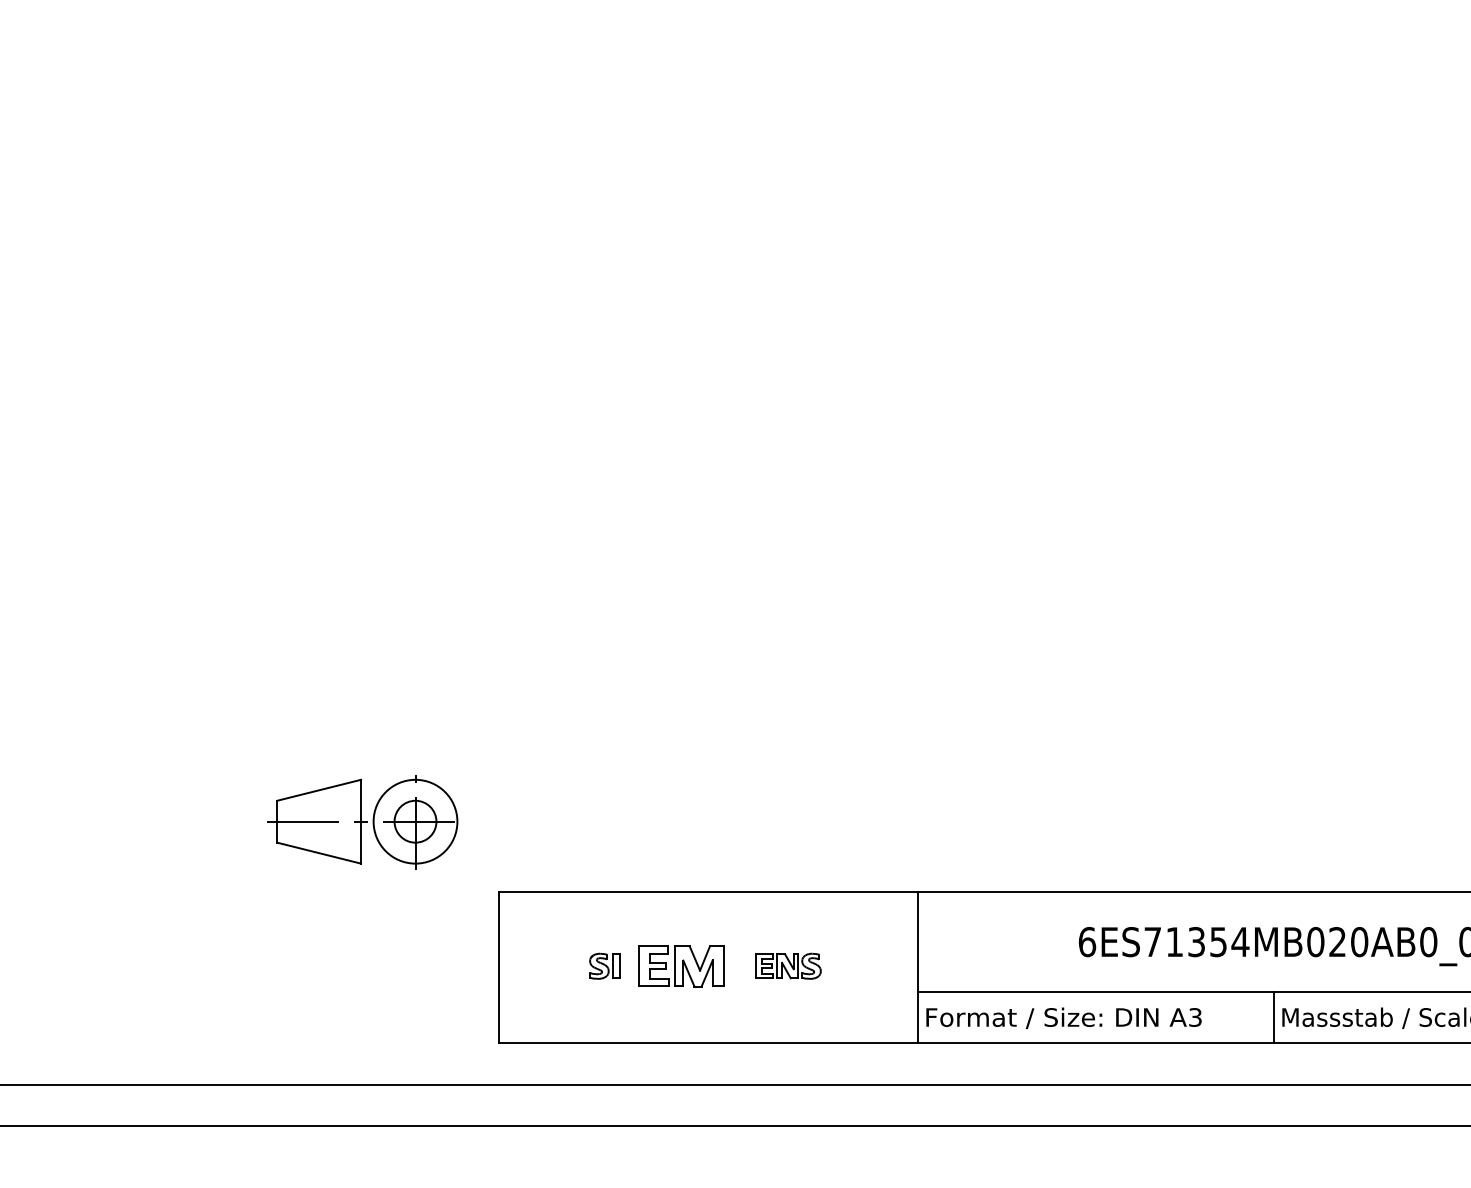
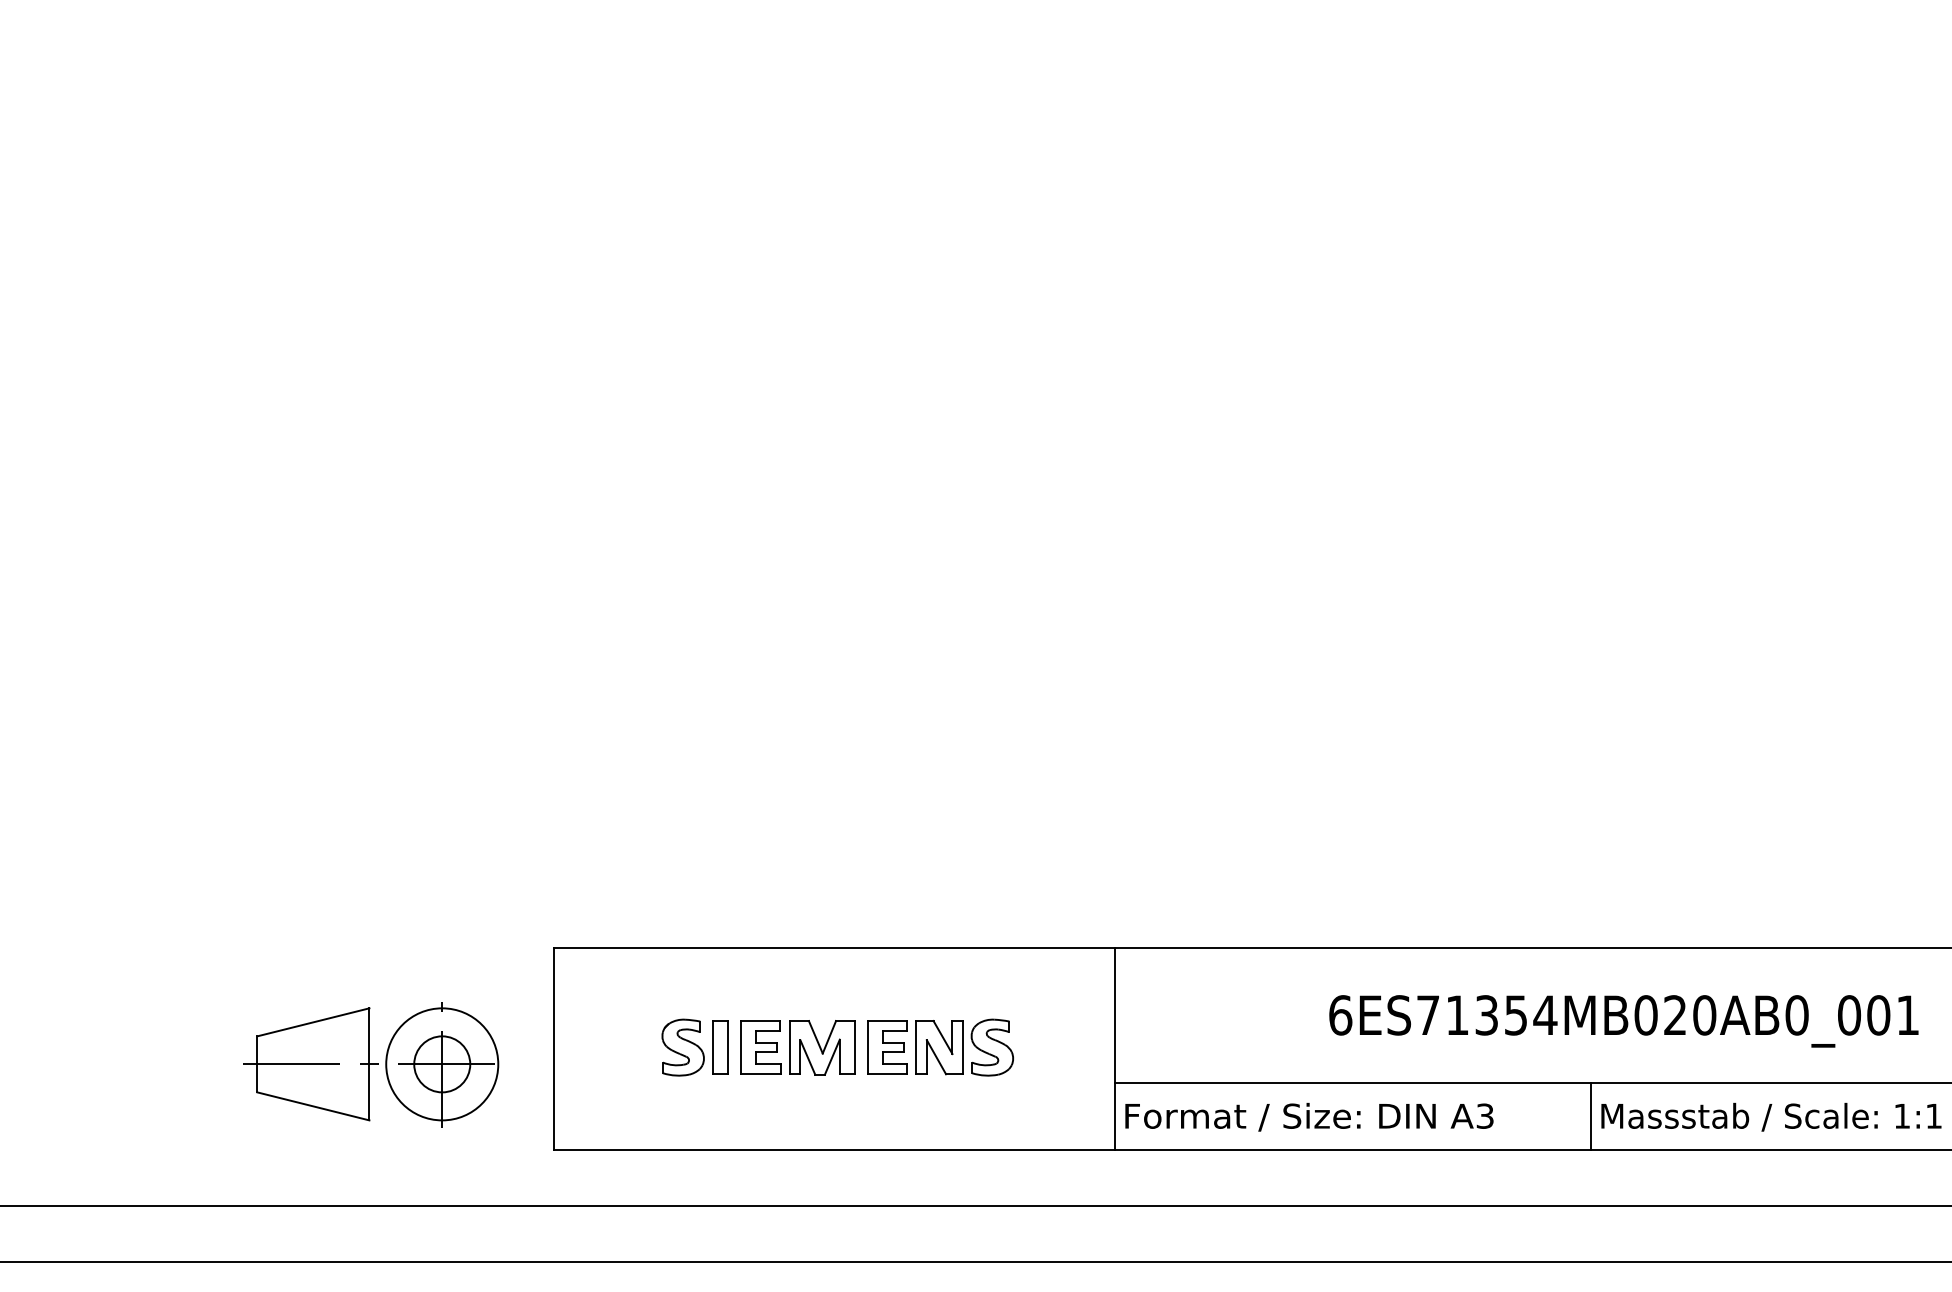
part: (362, 822) -> (371, 1065), moved
part: (604, 966) -> (694, 1048), size x1.67
part: (788, 966) -> (941, 1048), size x1.67

